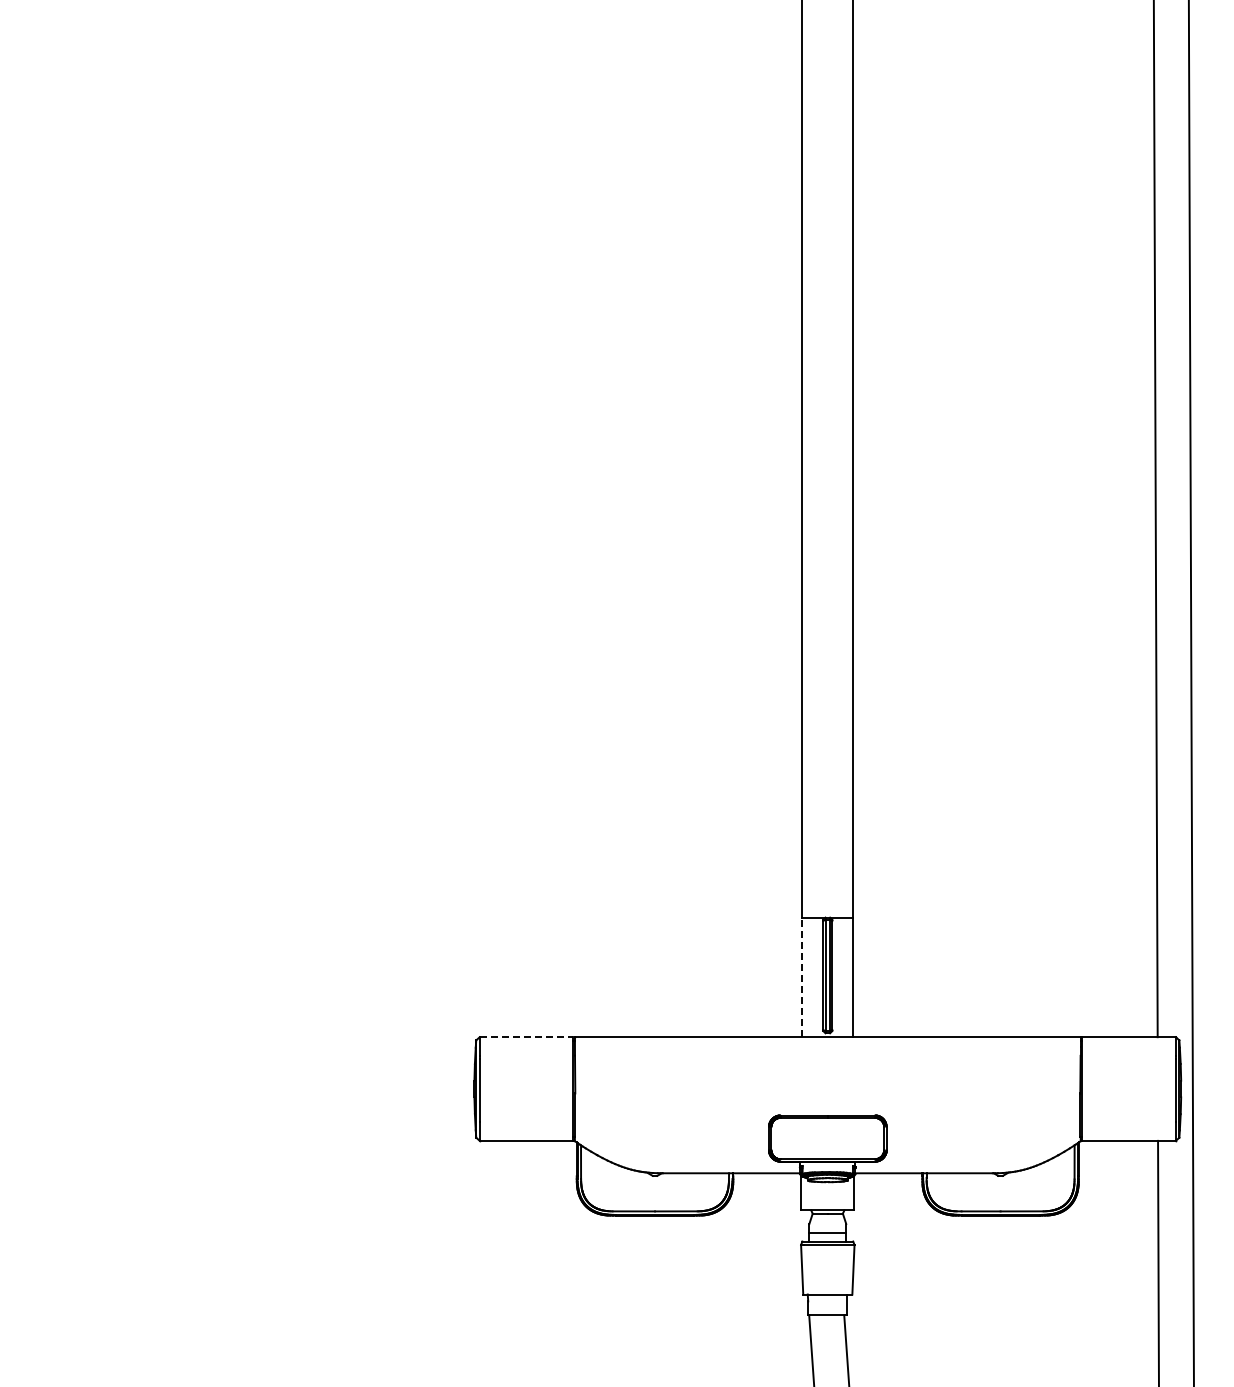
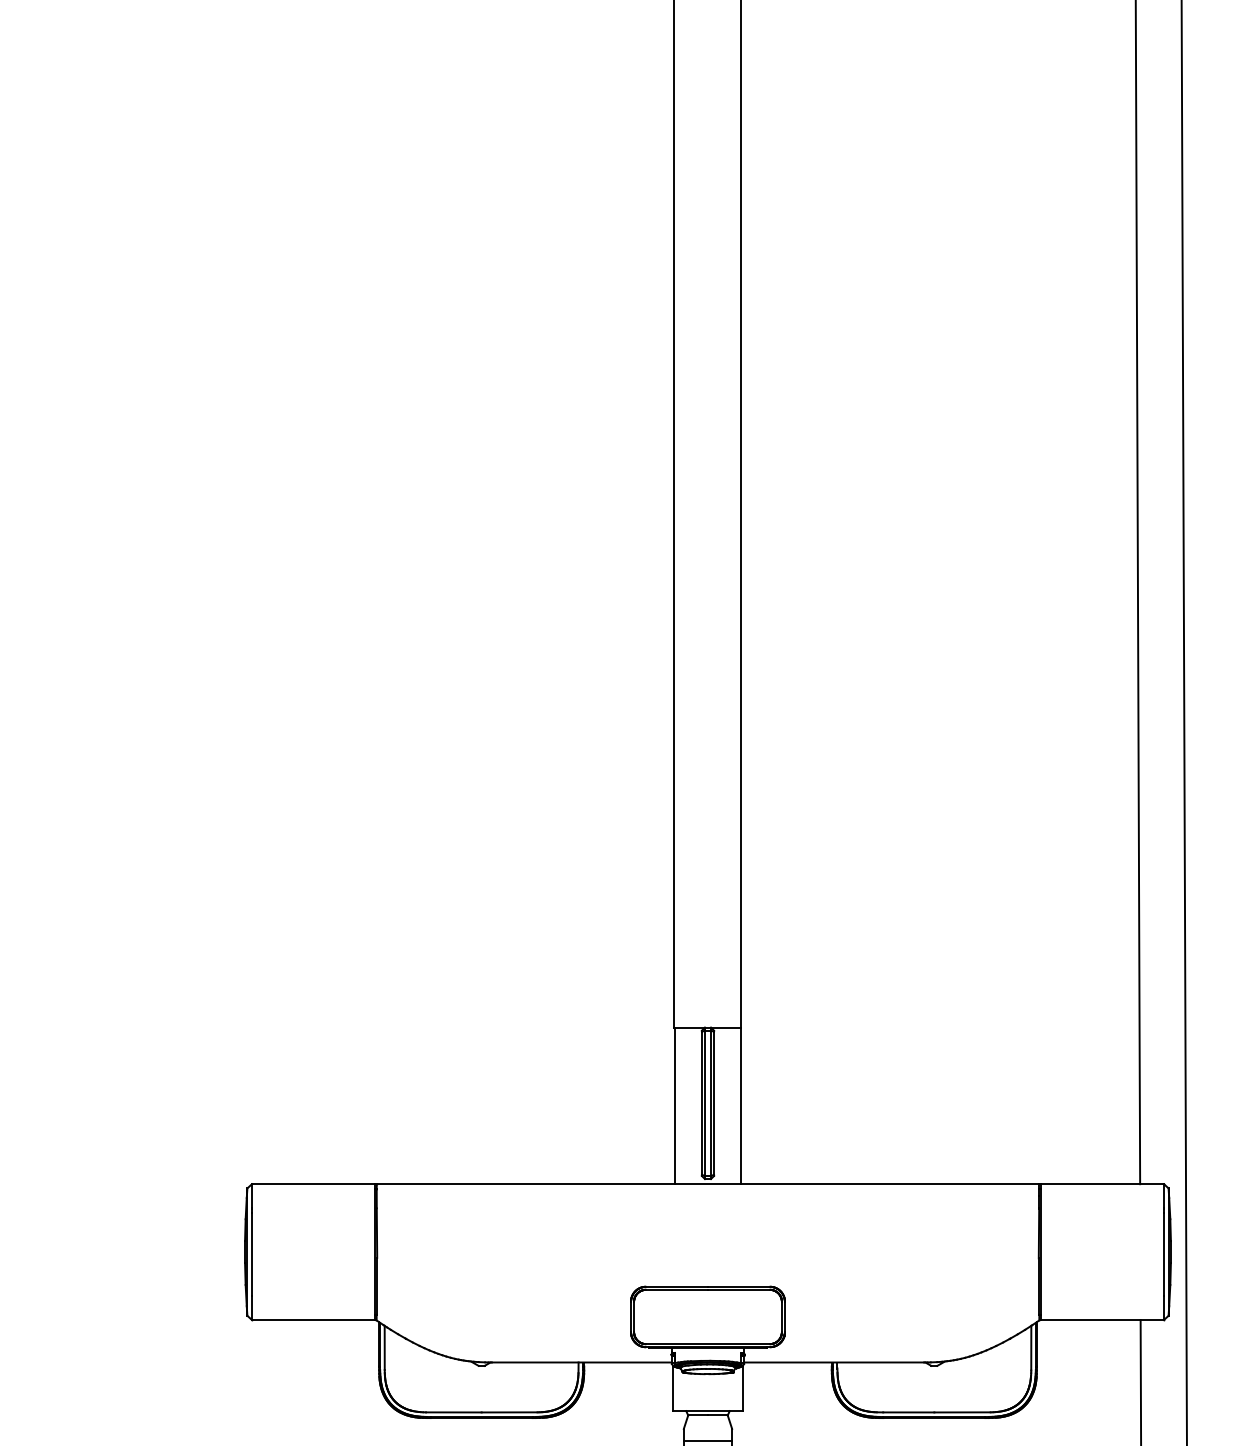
line: (802, 977) -> (674, 1105), dashed -> solid
line: (526, 1037) -> (313, 1184), dashed -> solid

